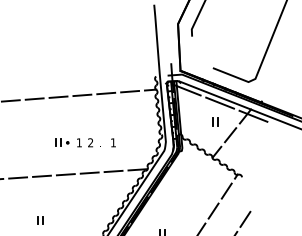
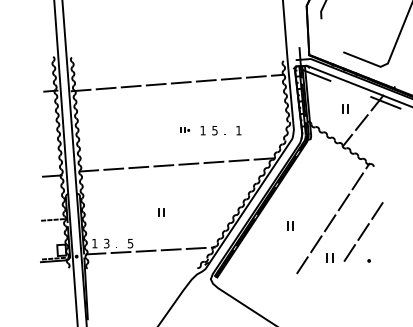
line: (219, 102) -> (350, 88), removed
part: (62, 141) -> (185, 129), size x0.6
text: (90, 142) -> (214, 130), 2 -> 5

